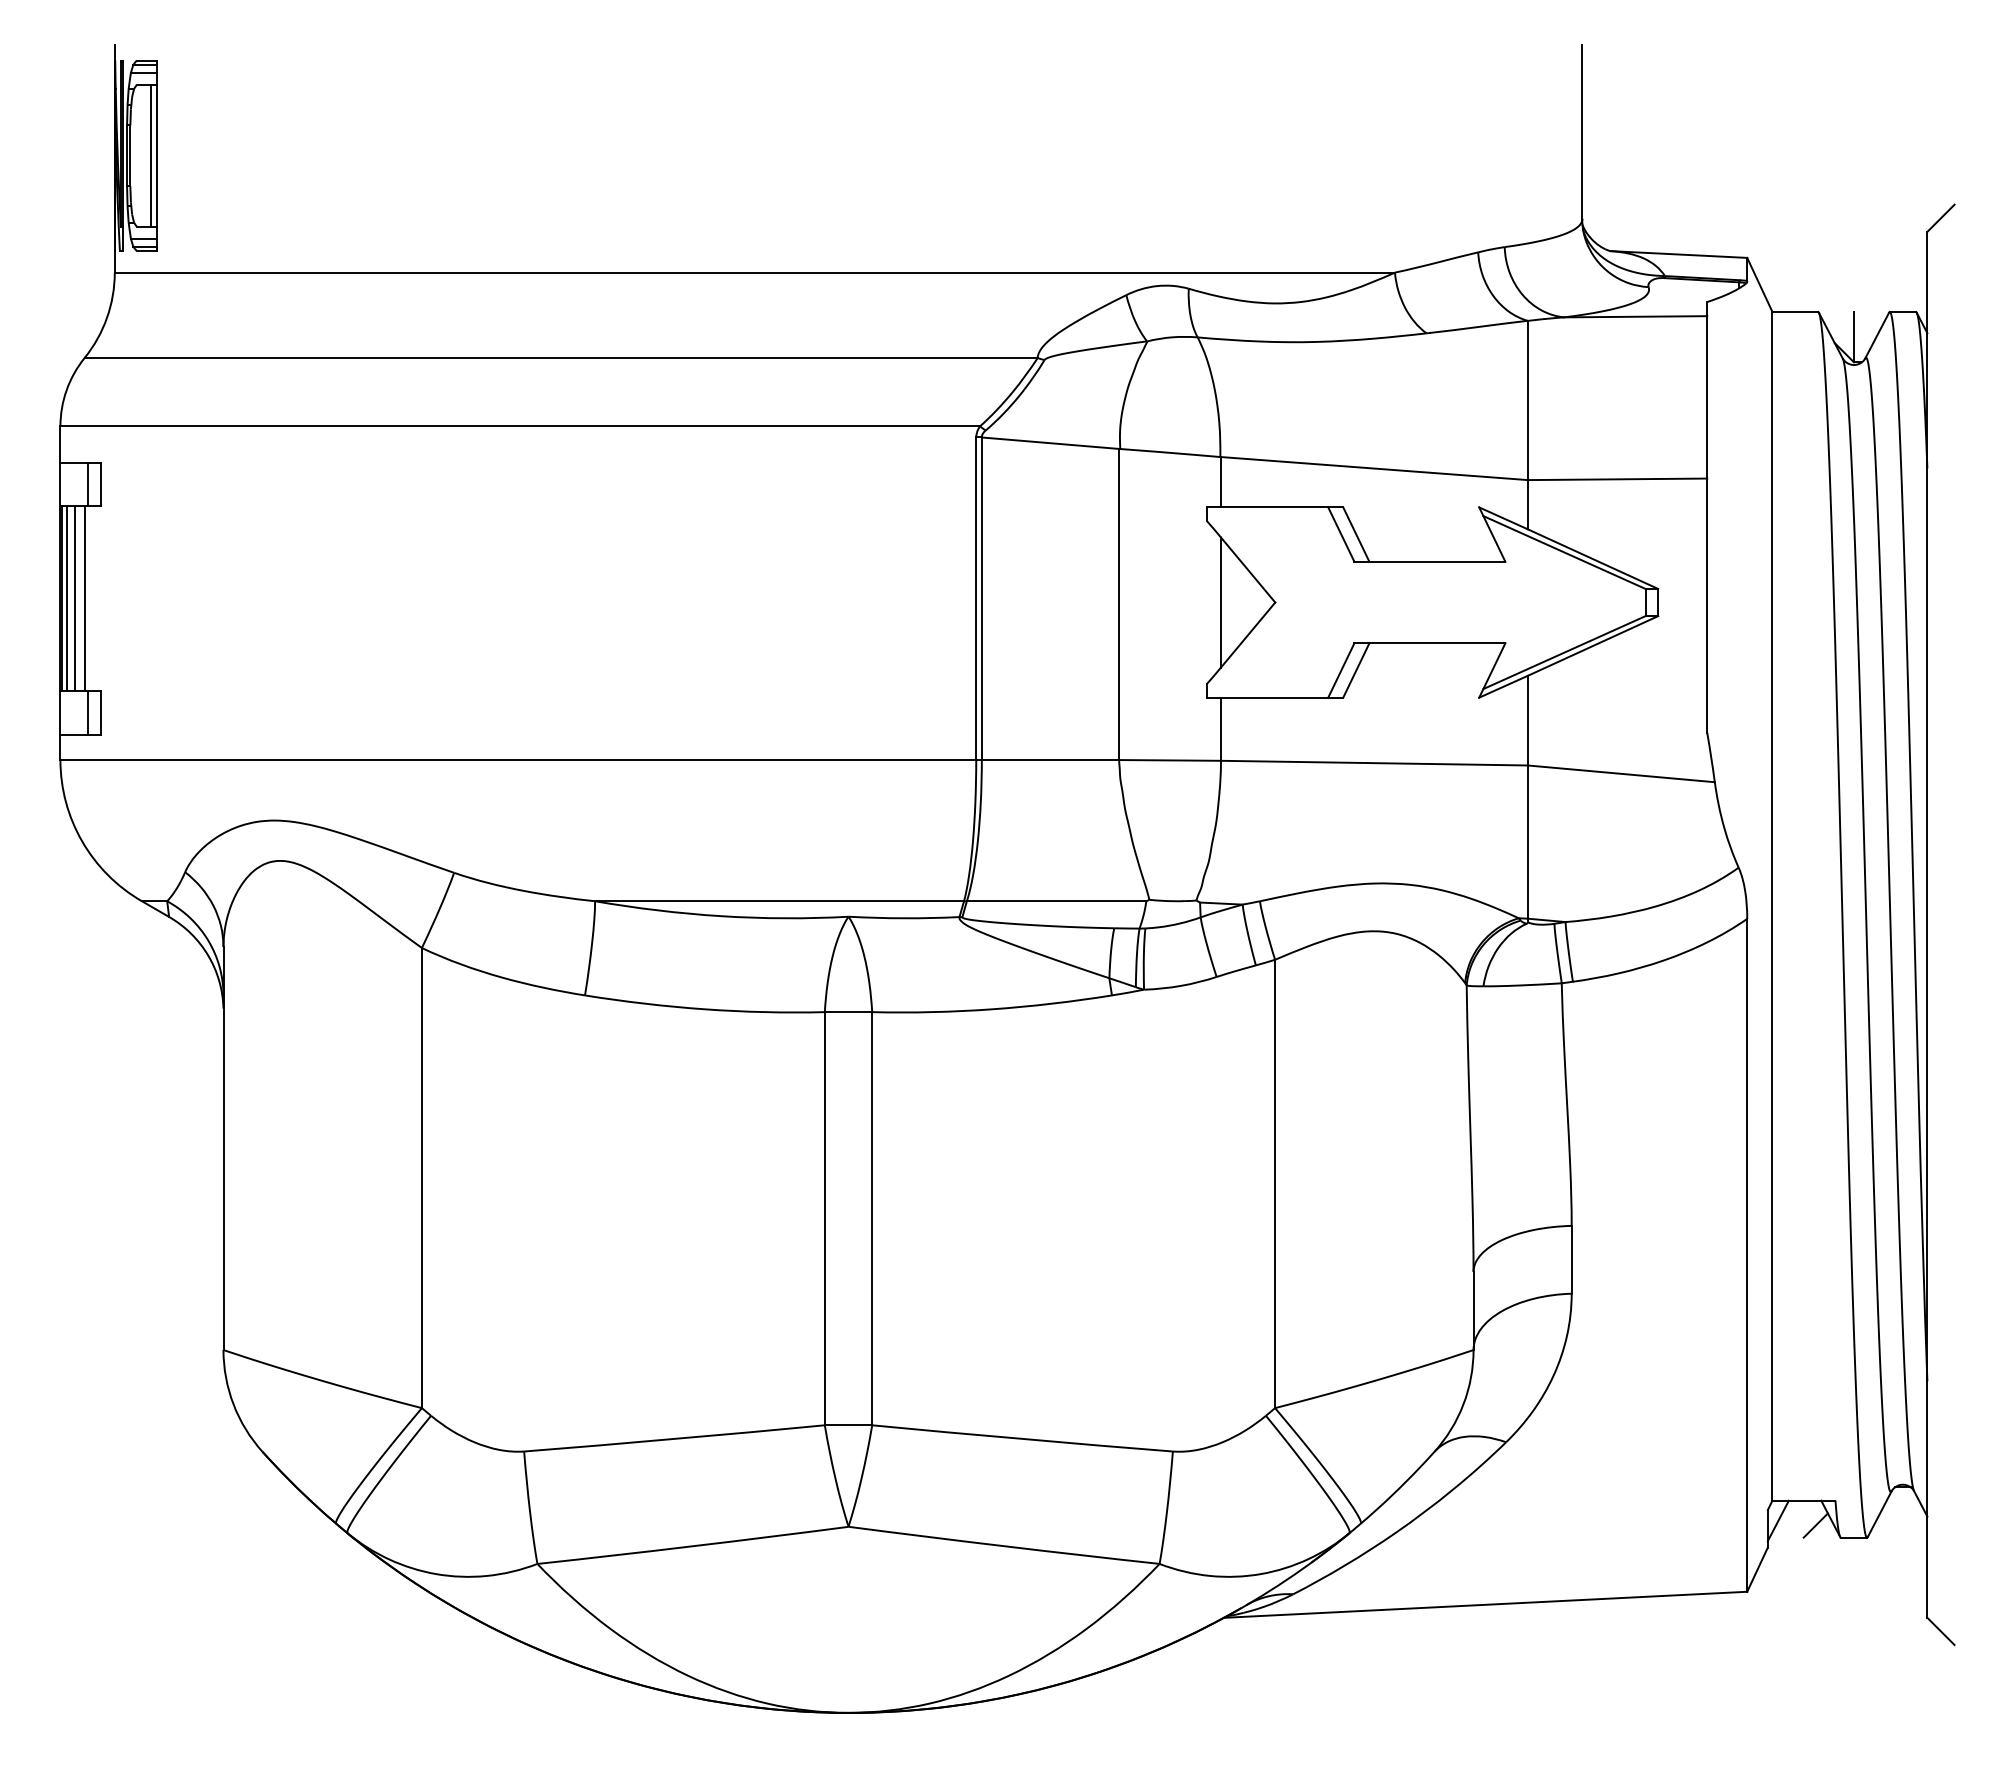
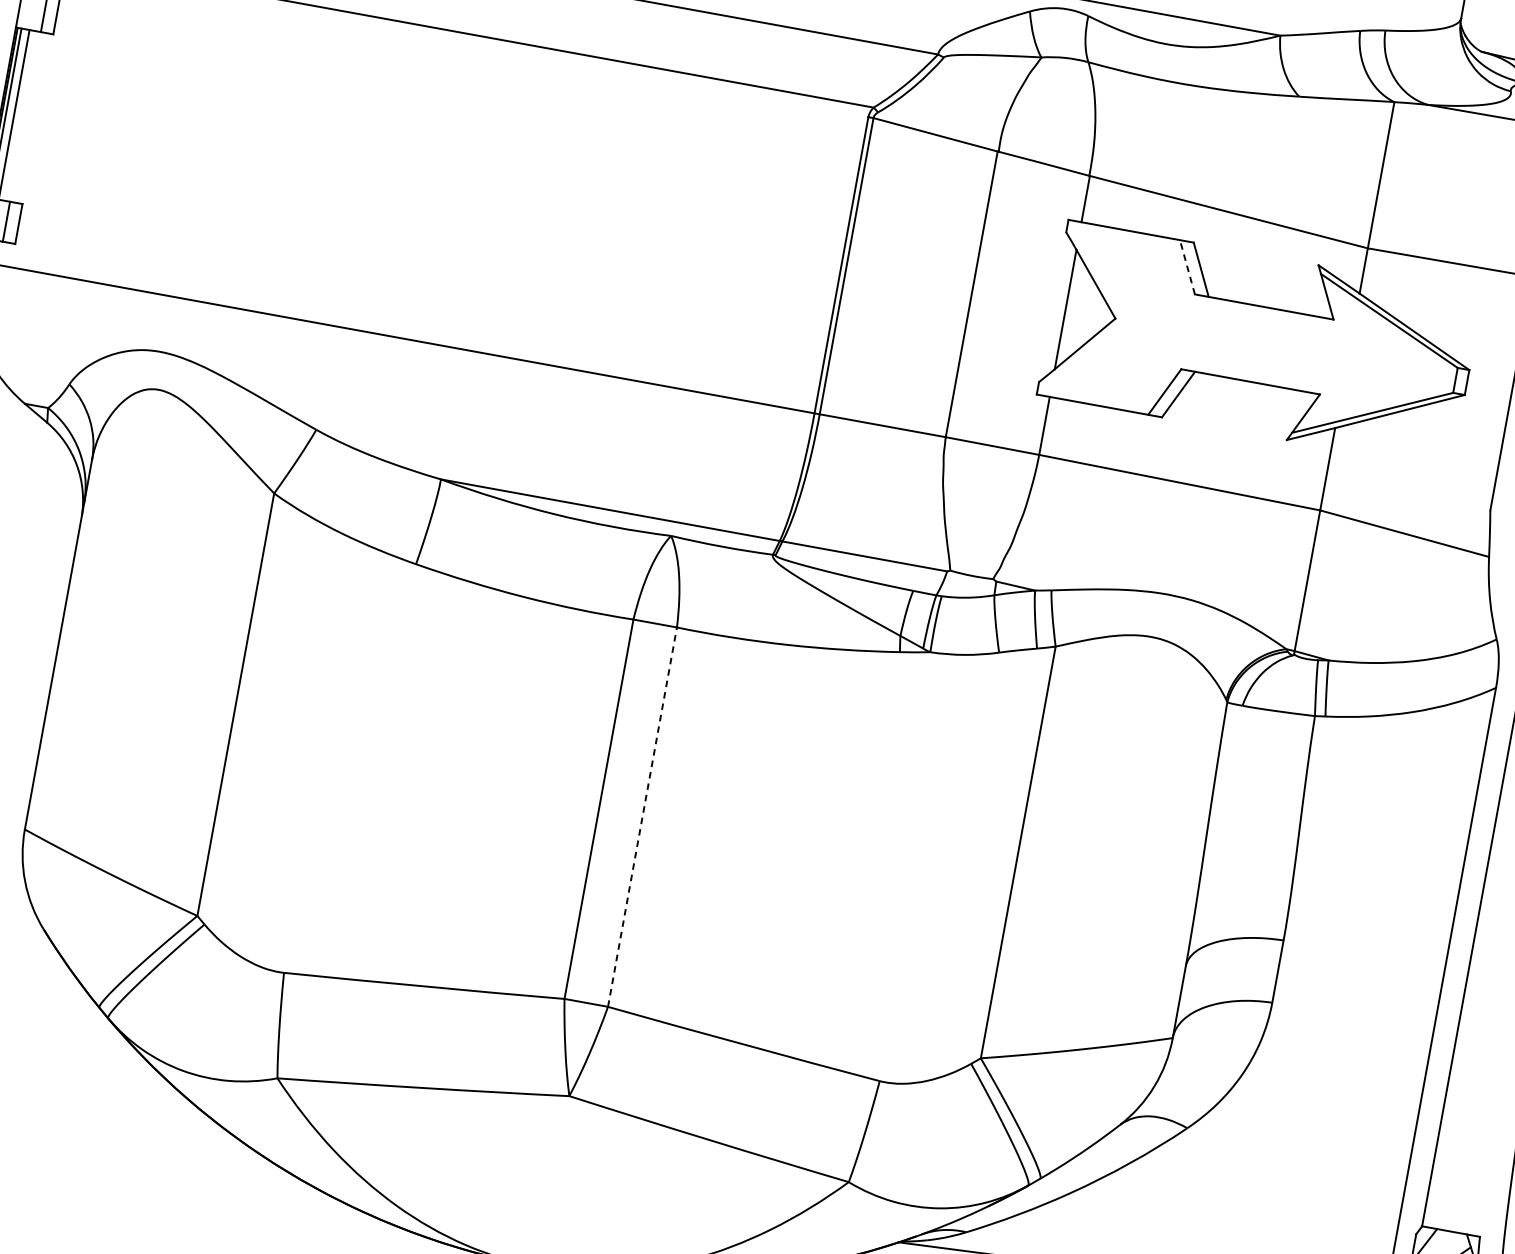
line: (1341, 534) -> (1187, 267), solid -> dashed
line: (85, 598) -> (23, 116), removed
line: (872, 1218) -> (642, 817), solid -> dashed

